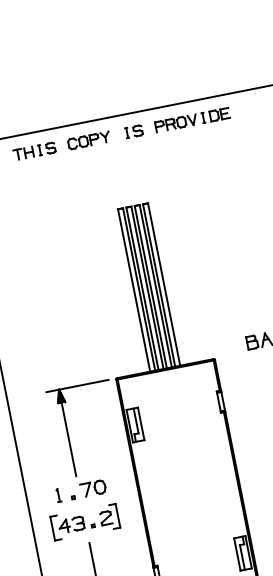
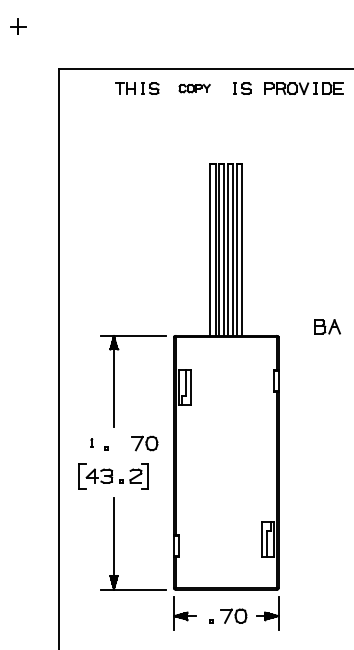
part: (88, 140) -> (194, 88), size x0.7
part: (92, 488) -> (144, 443), moved
part: (57, 494) -> (91, 442), size x0.6

